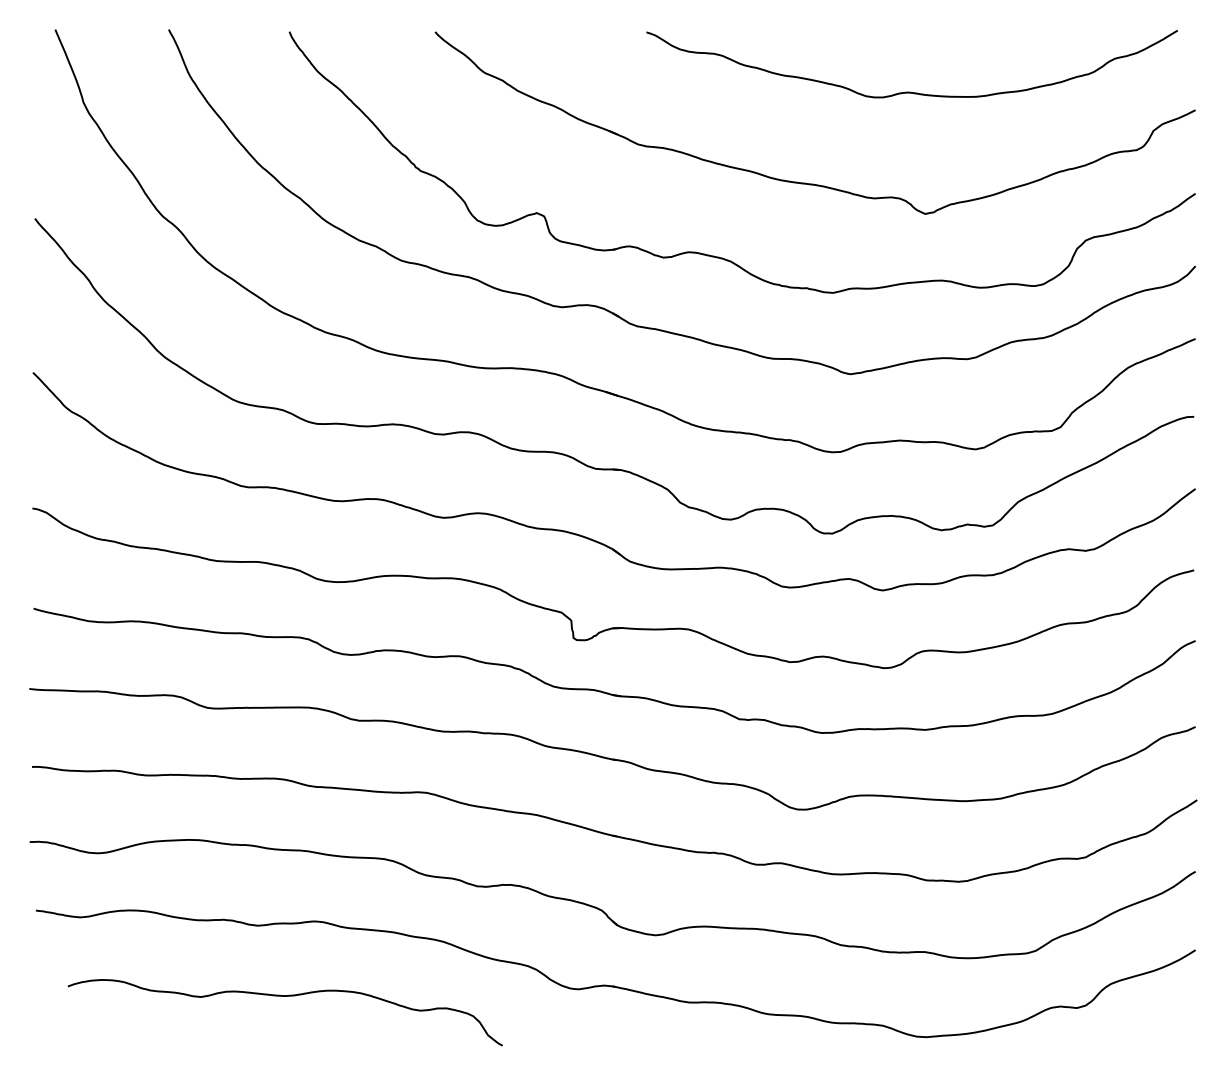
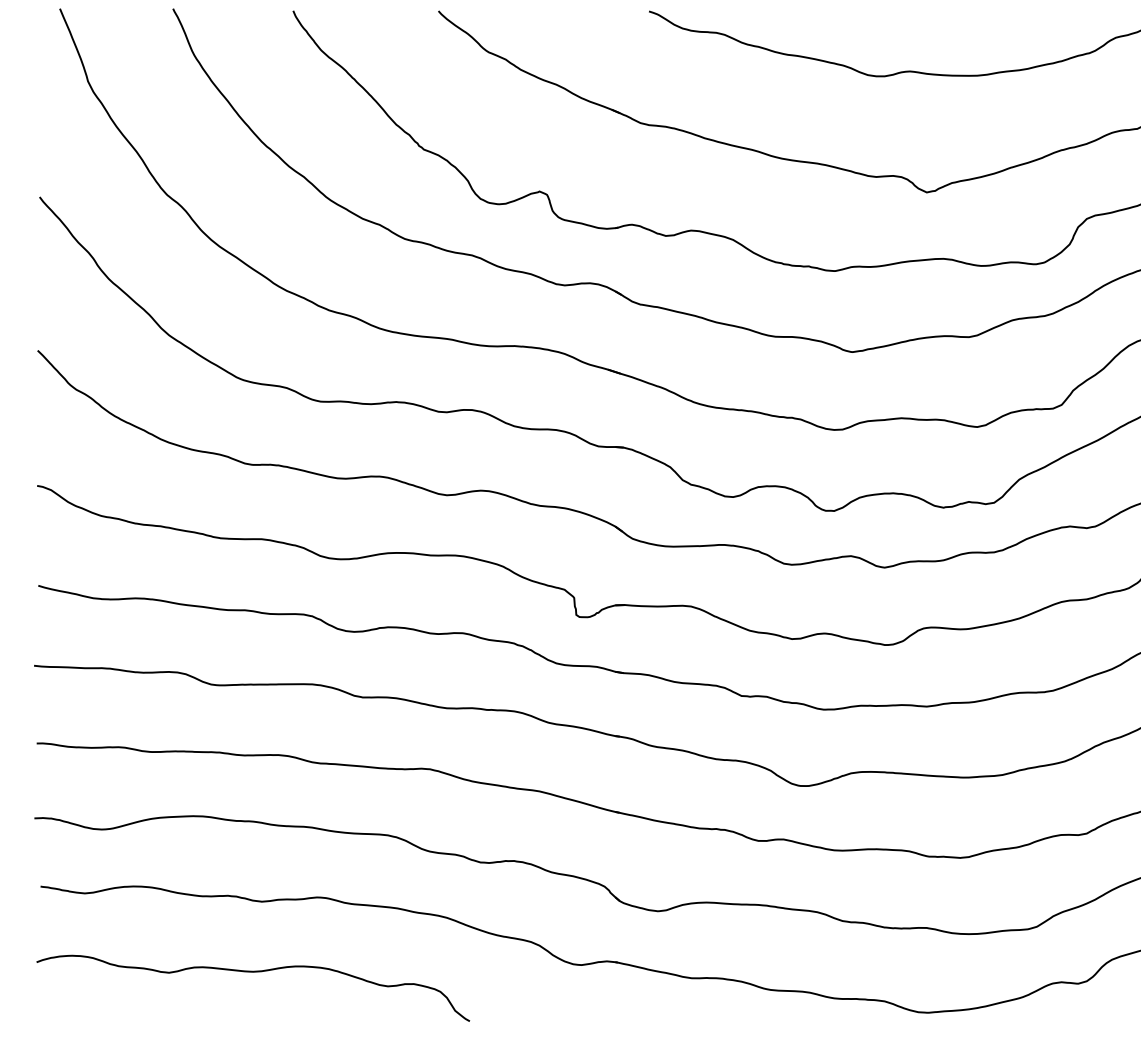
curve: (284, 996) -> (252, 972), moved

